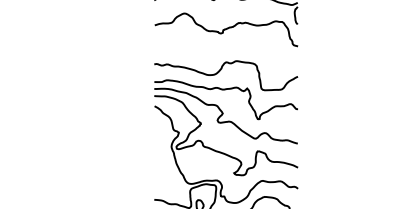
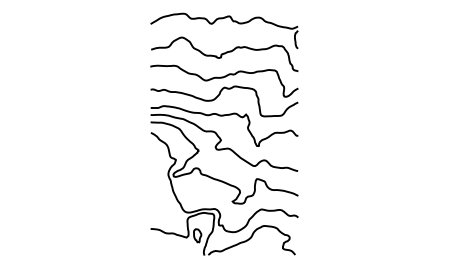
curve: (225, 53) -> (223, 78), added

